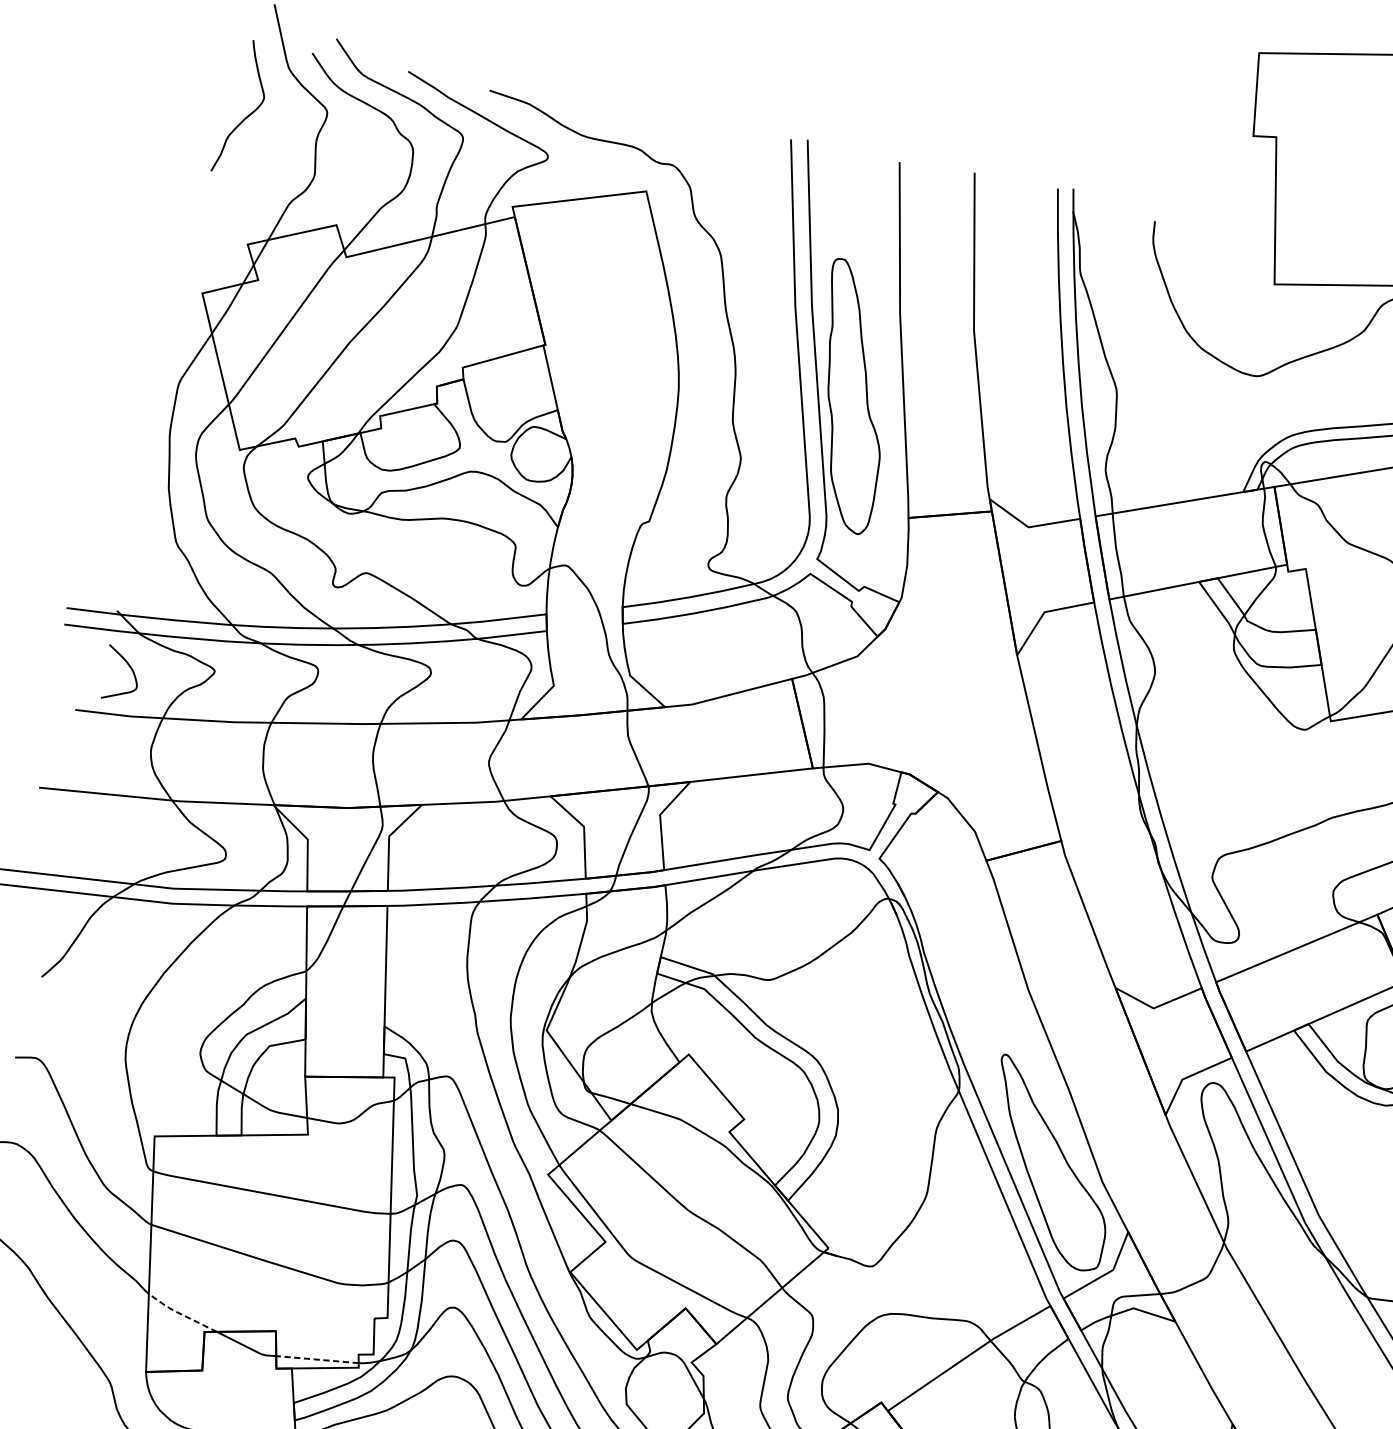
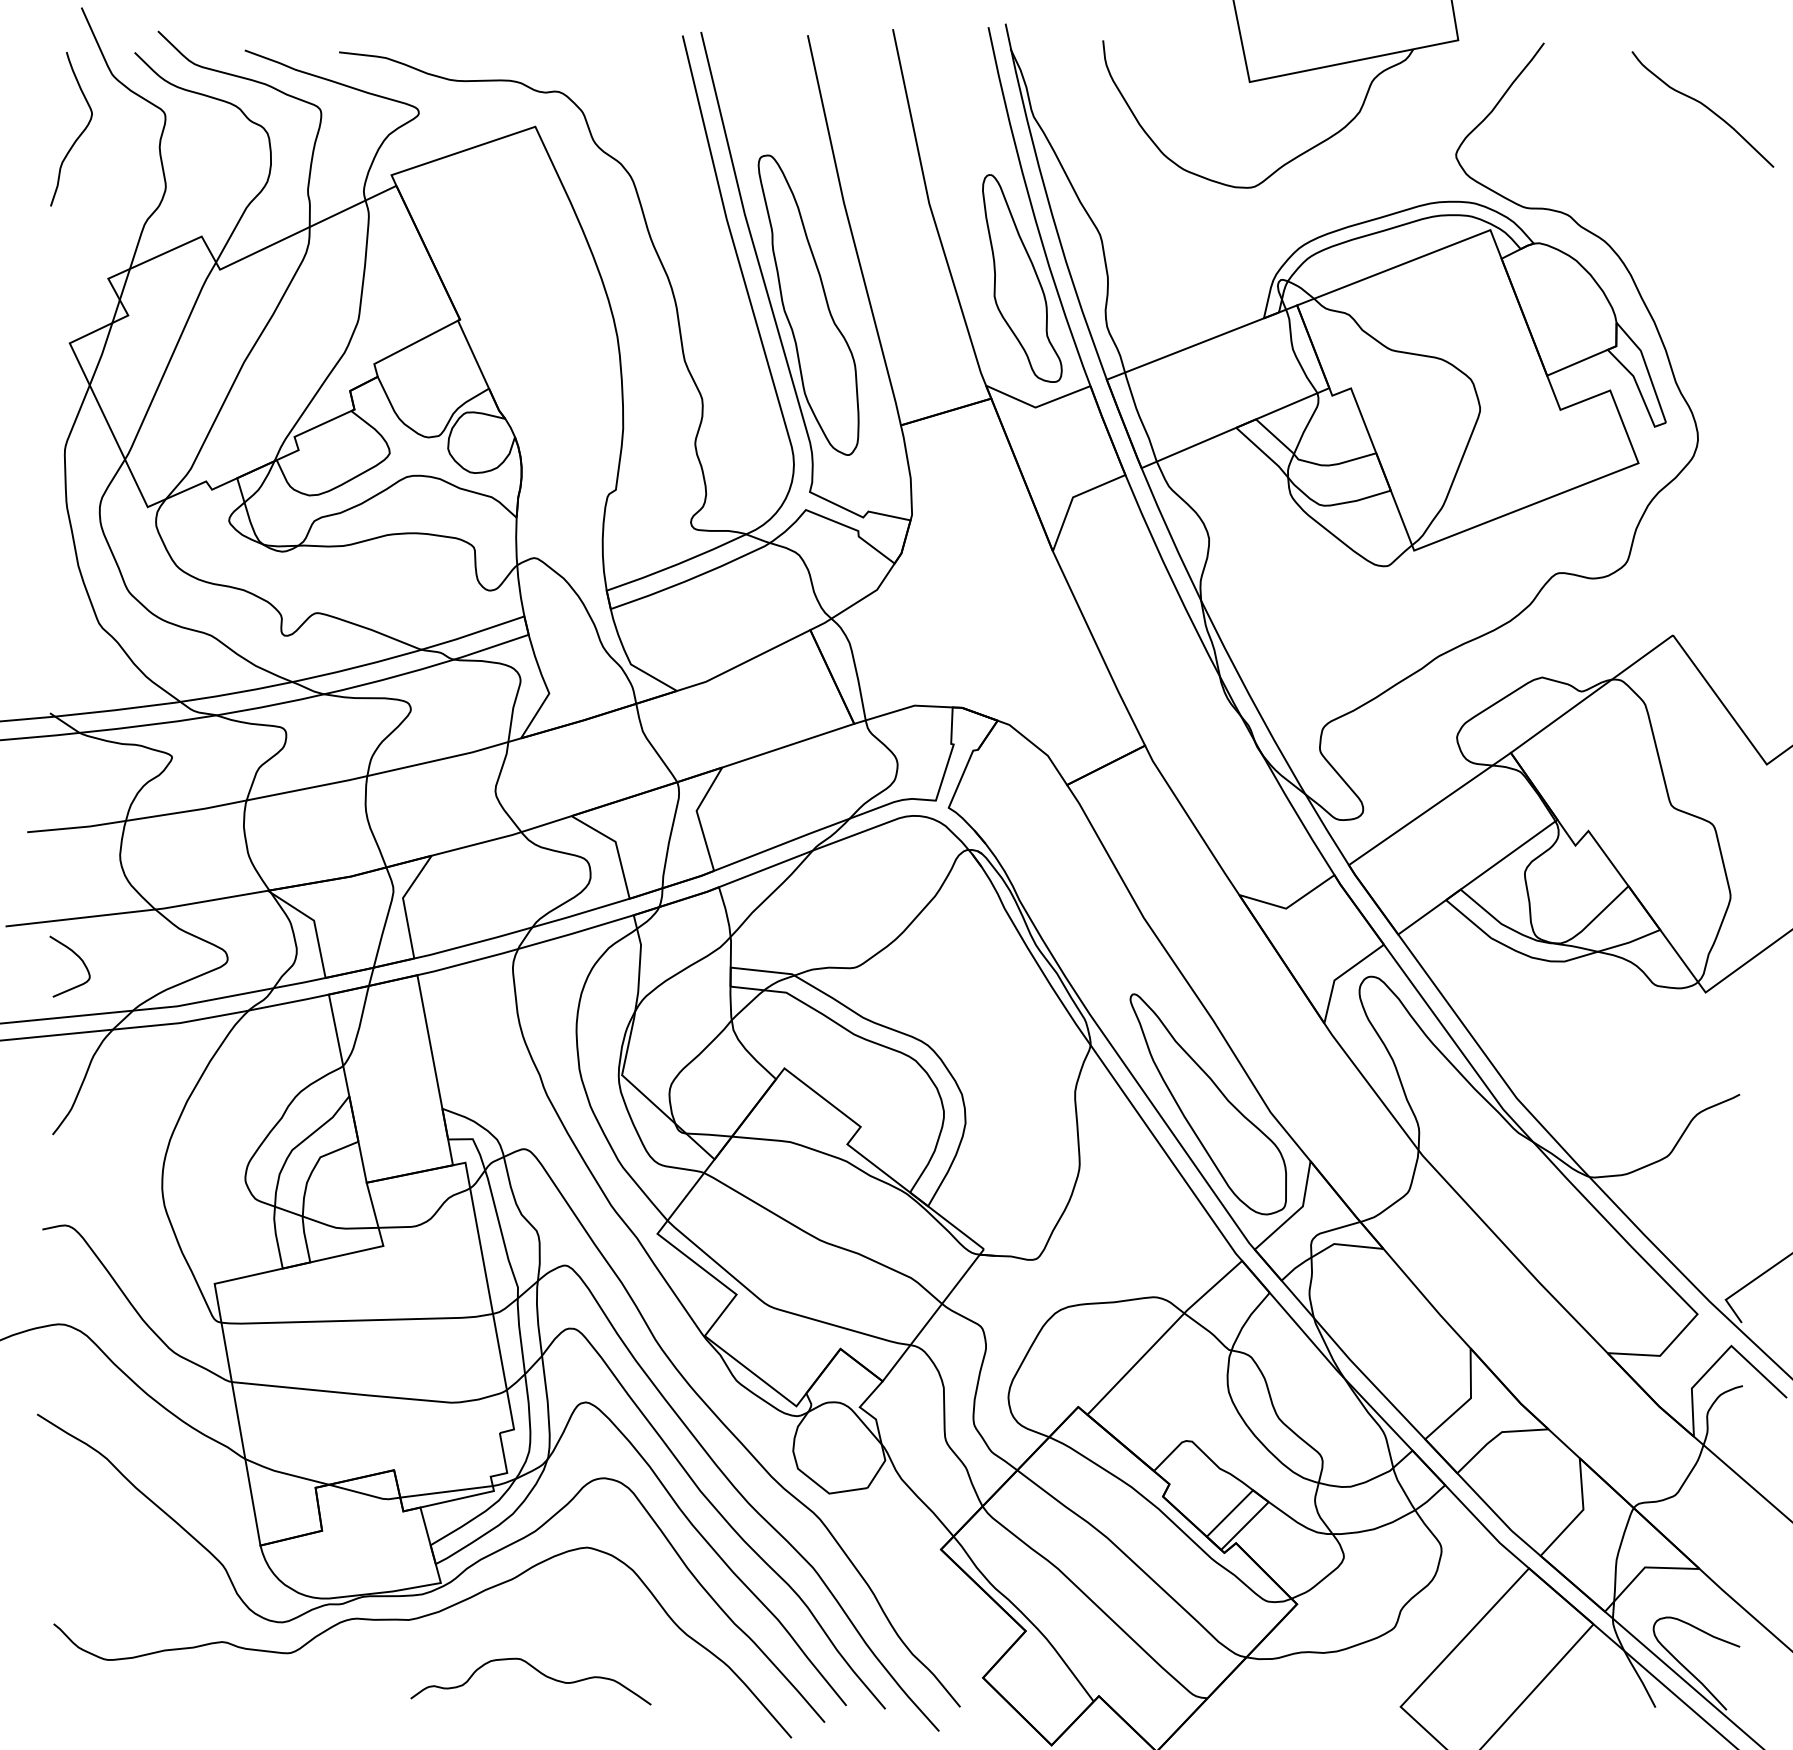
part: (1041, 412) -> (1022, 278), added
curve: (130, 668) -> (78, 957), moved
line: (180, 1313) -> (284, 1473), dashed -> solid
line: (317, 1359) -> (446, 1491), dashed -> solid

